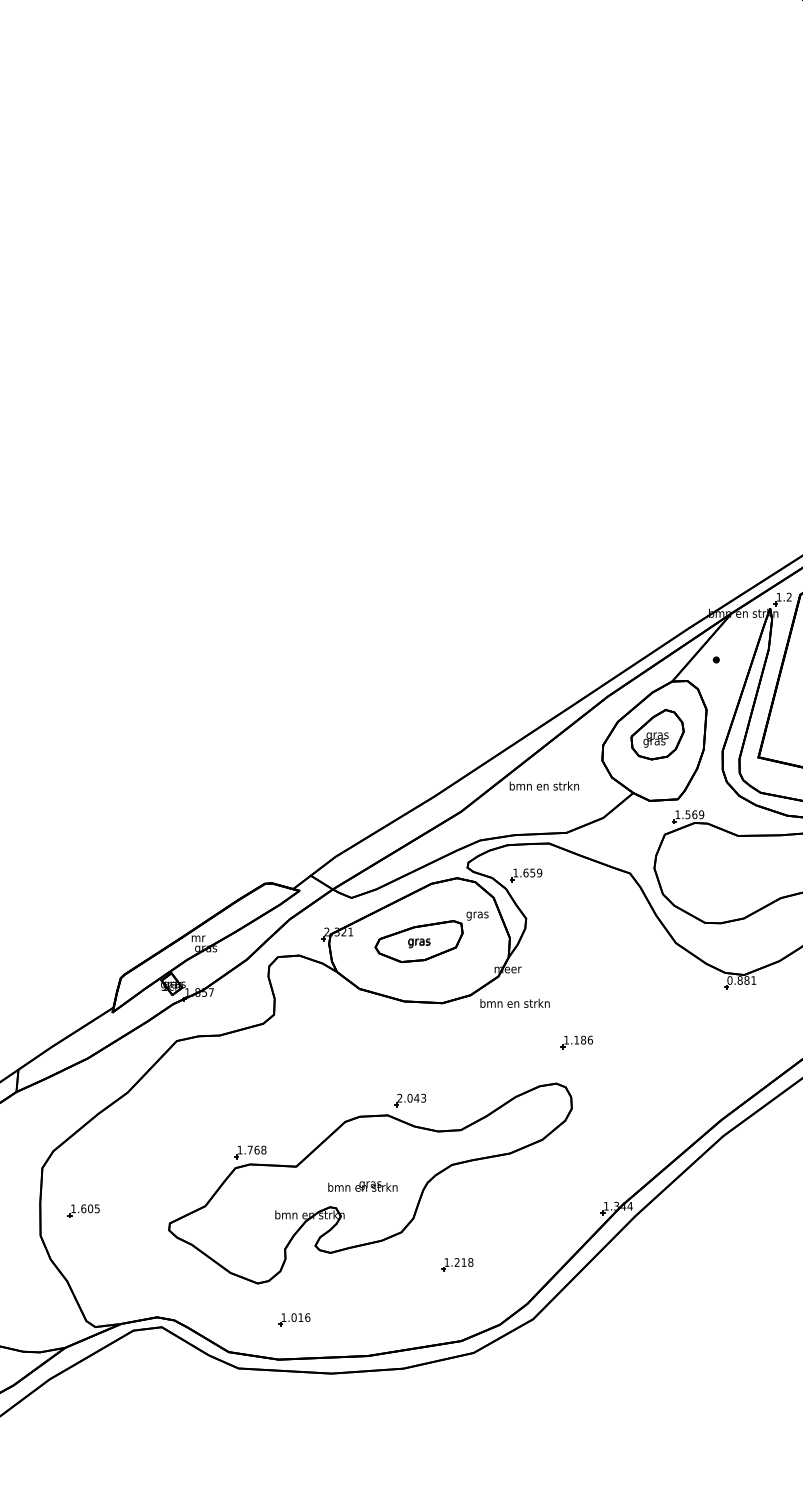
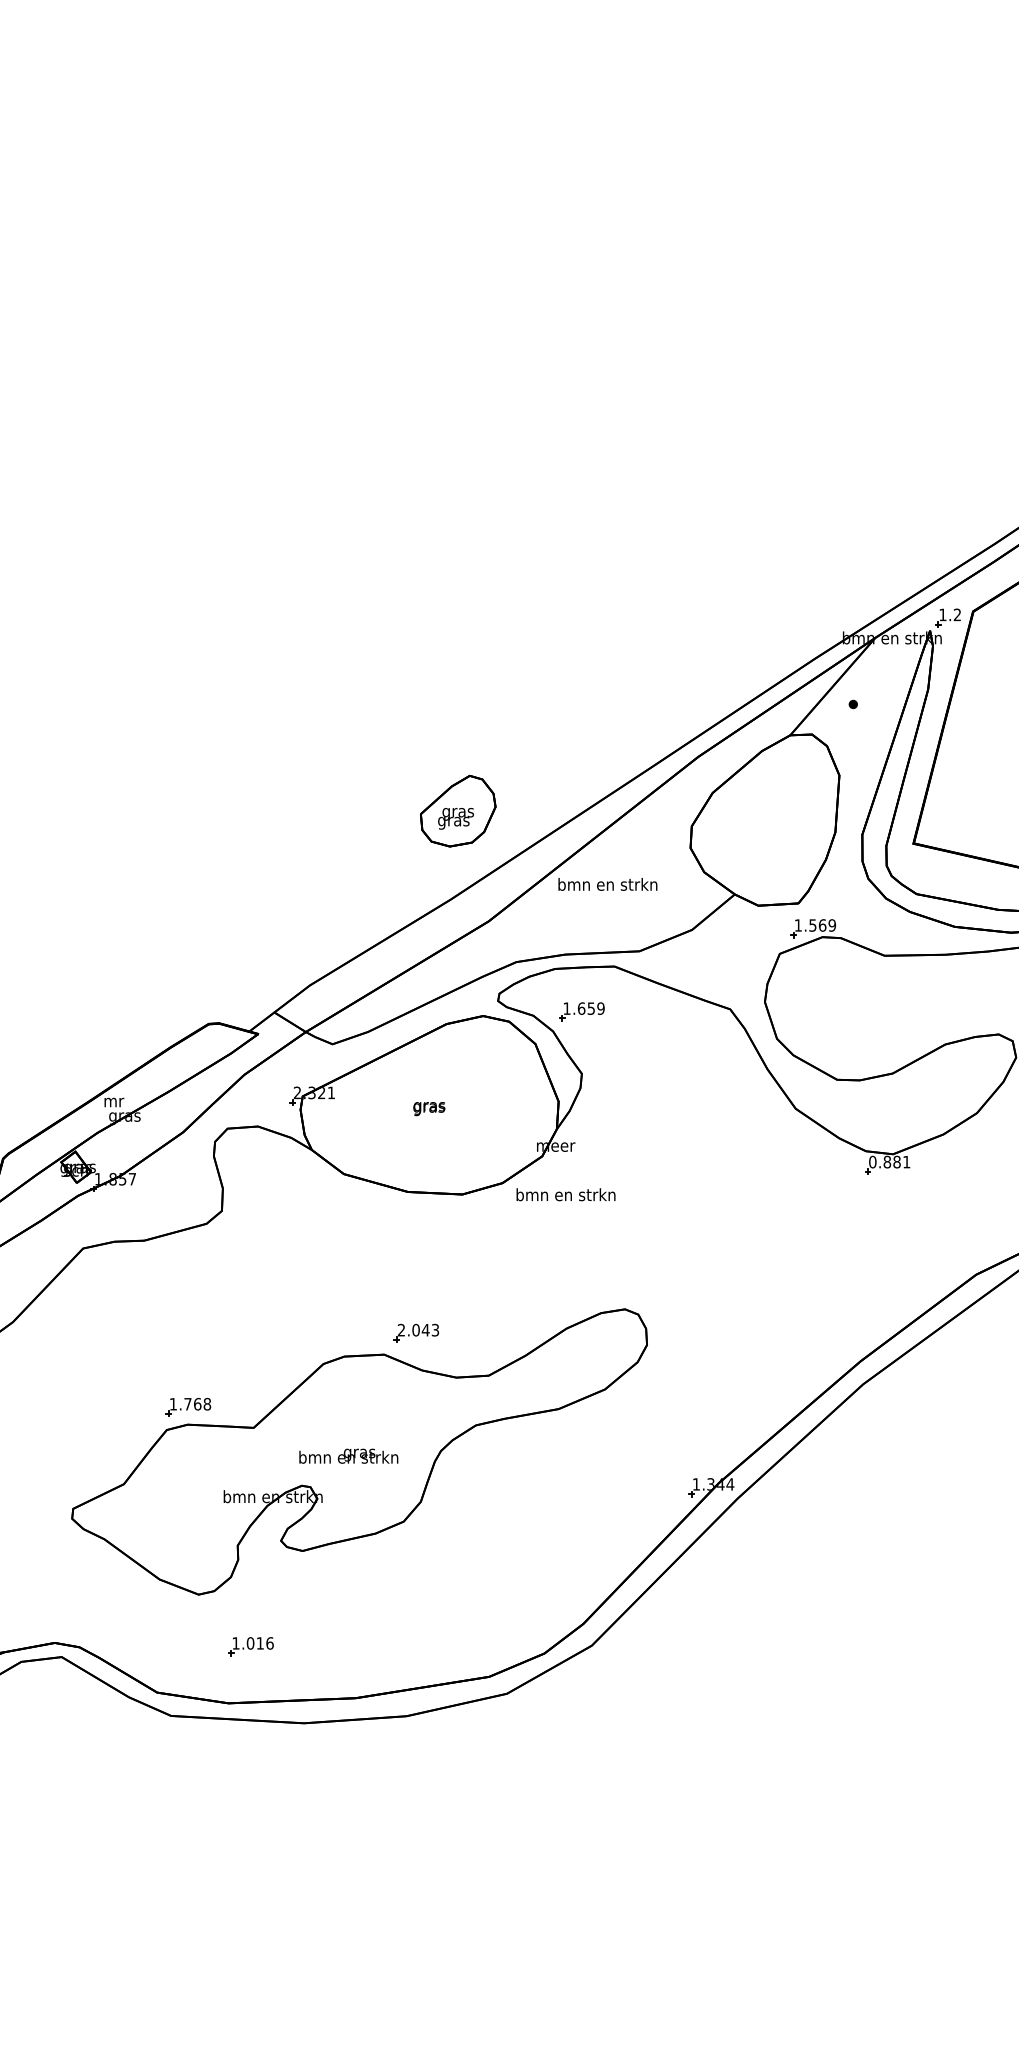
part: (657, 734) -> (458, 810), moved
part: (431, 936) -> (446, 1099), removed
part: (576, 1042) -> (653, 1250), removed
part: (457, 1264) -> (483, 1567), removed

